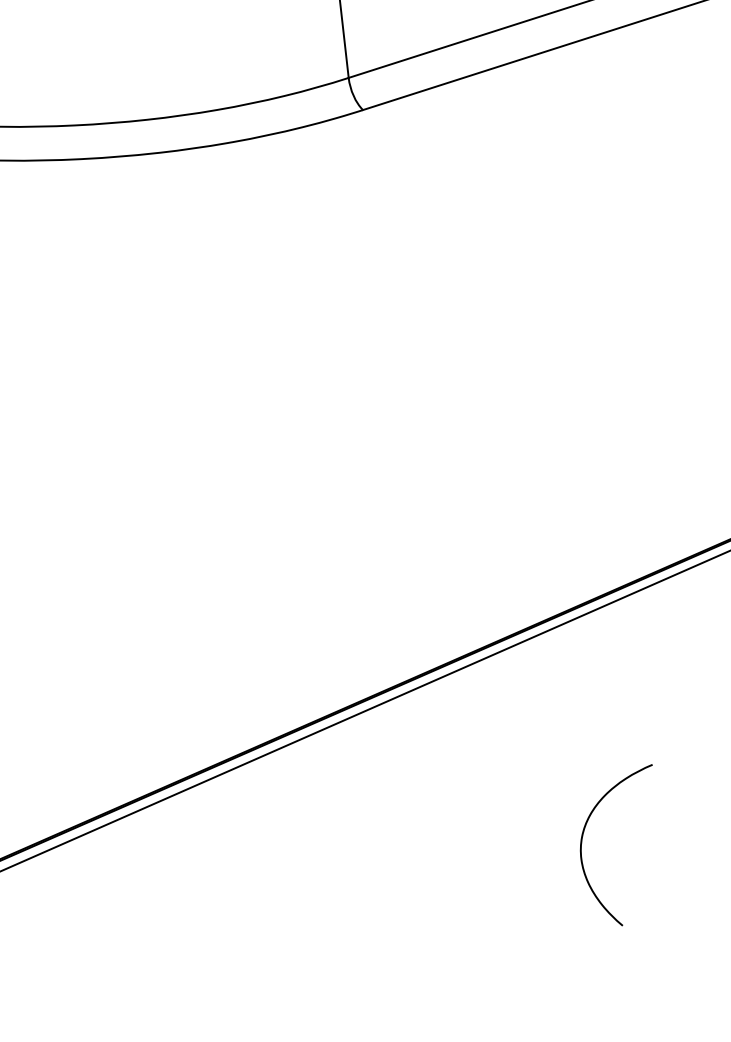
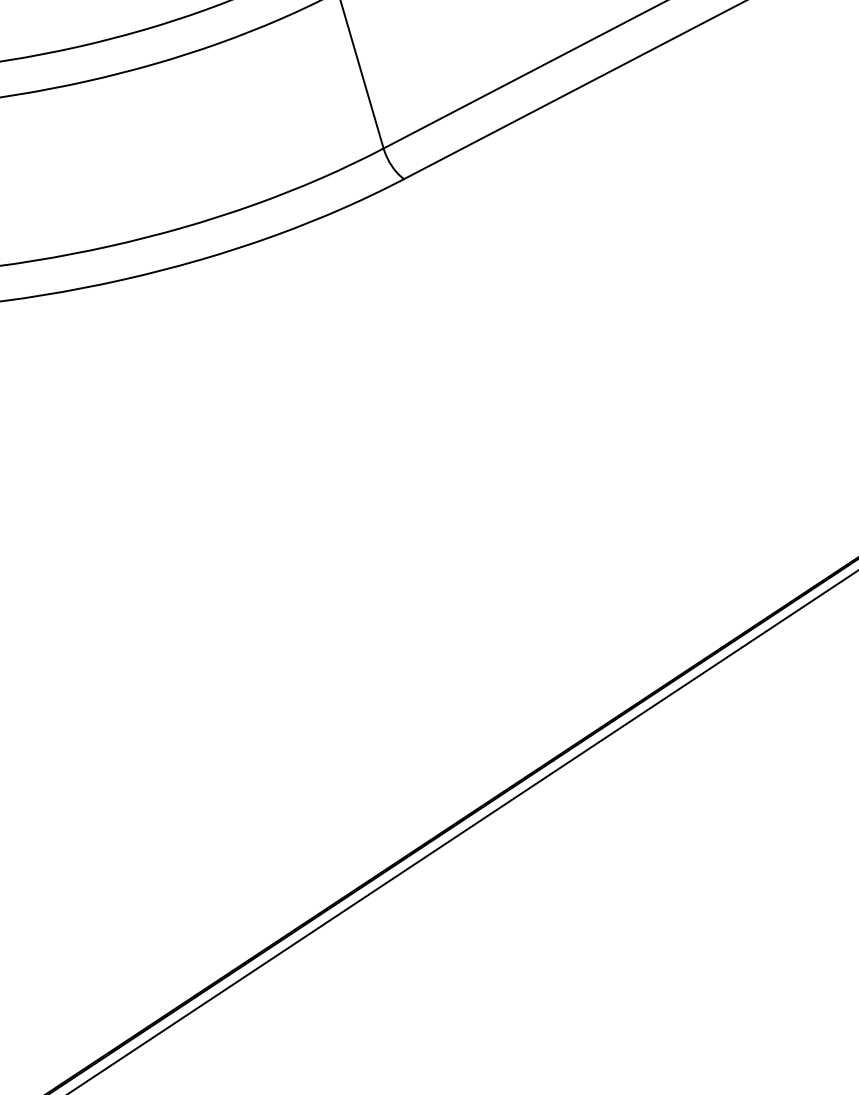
curve: (584, 831) -> (761, 883), removed

